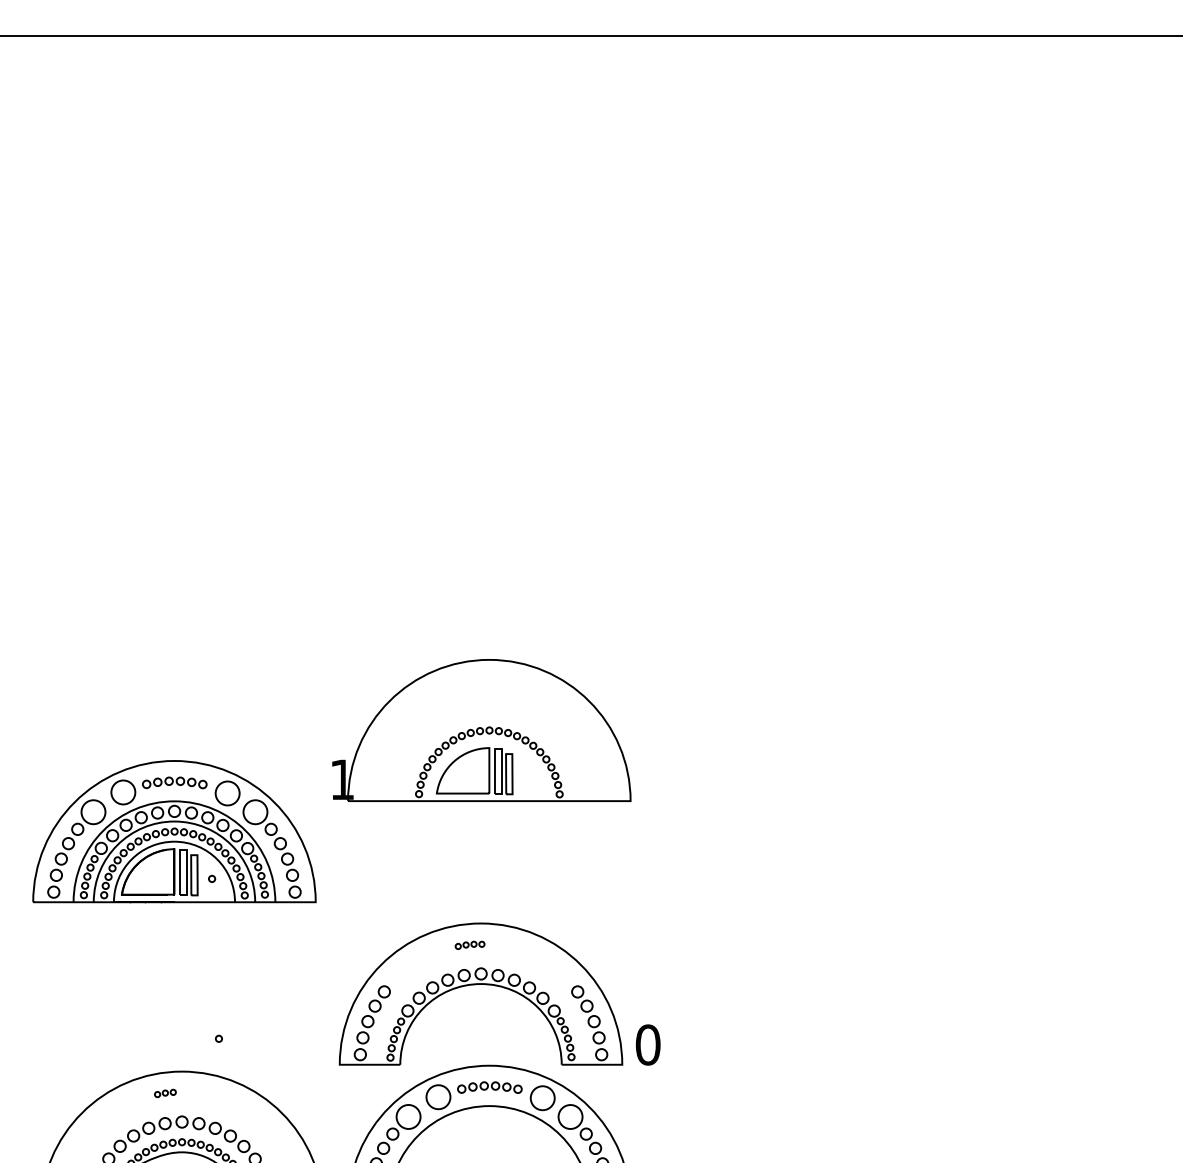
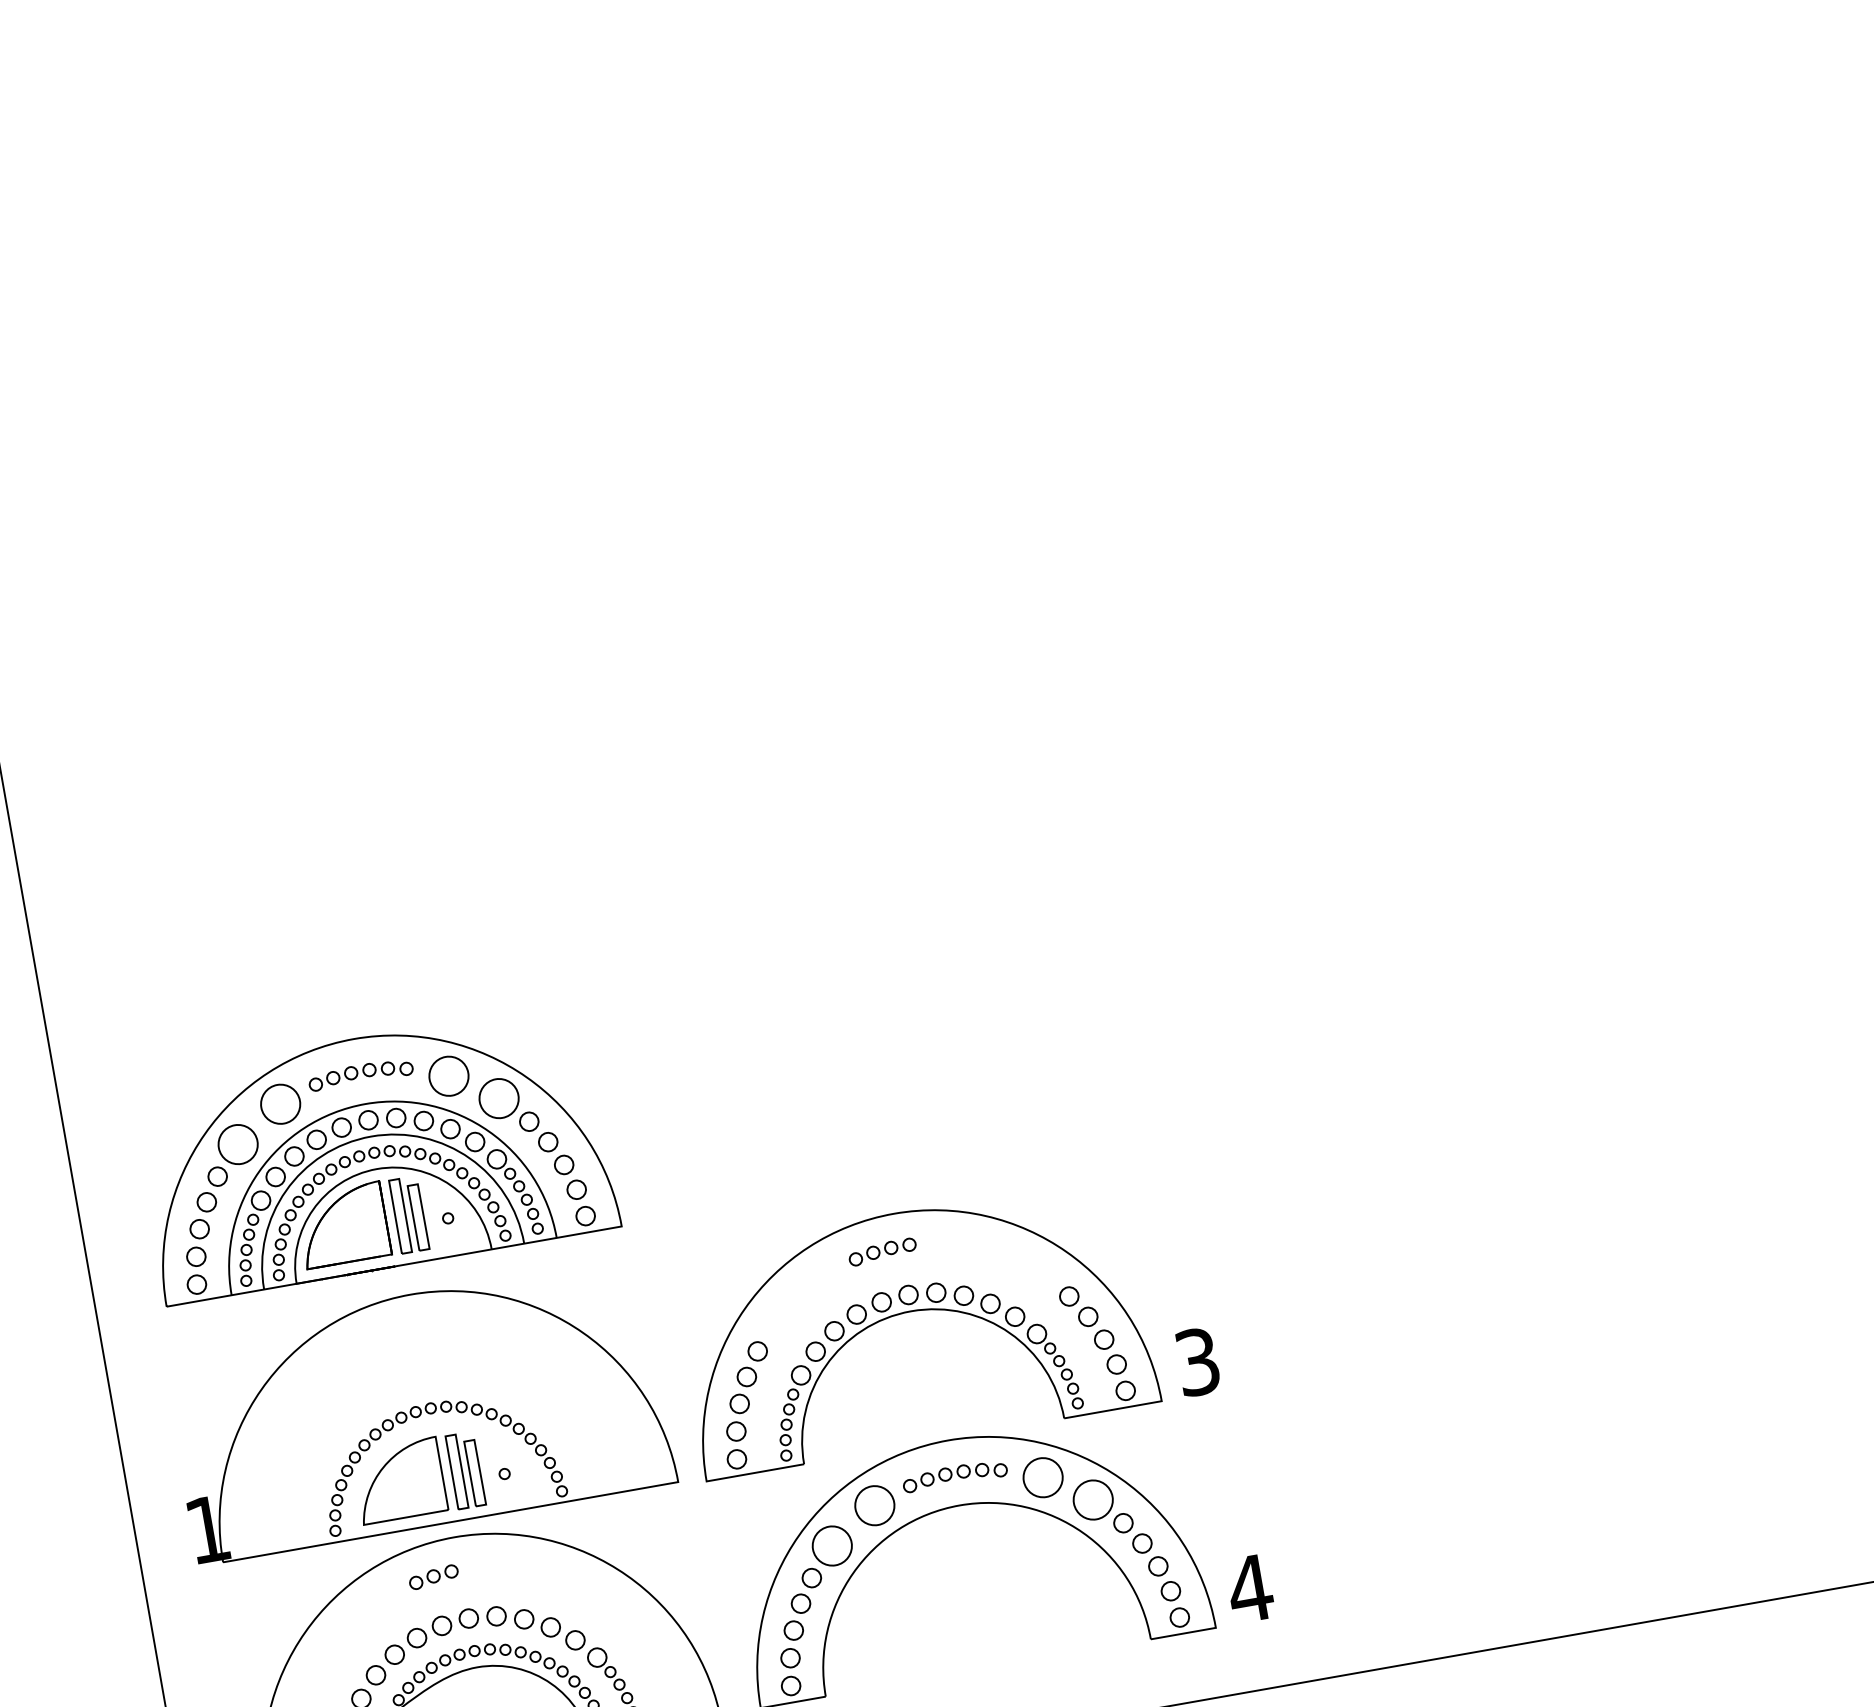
part: (481, 730) -> (417, 1410), moved
part: (469, 945) -> (881, 1252), size x1.43
text: (647, 1044) -> (1196, 1361), 0 -> 3
part: (165, 1093) -> (434, 1577), size x1.43

